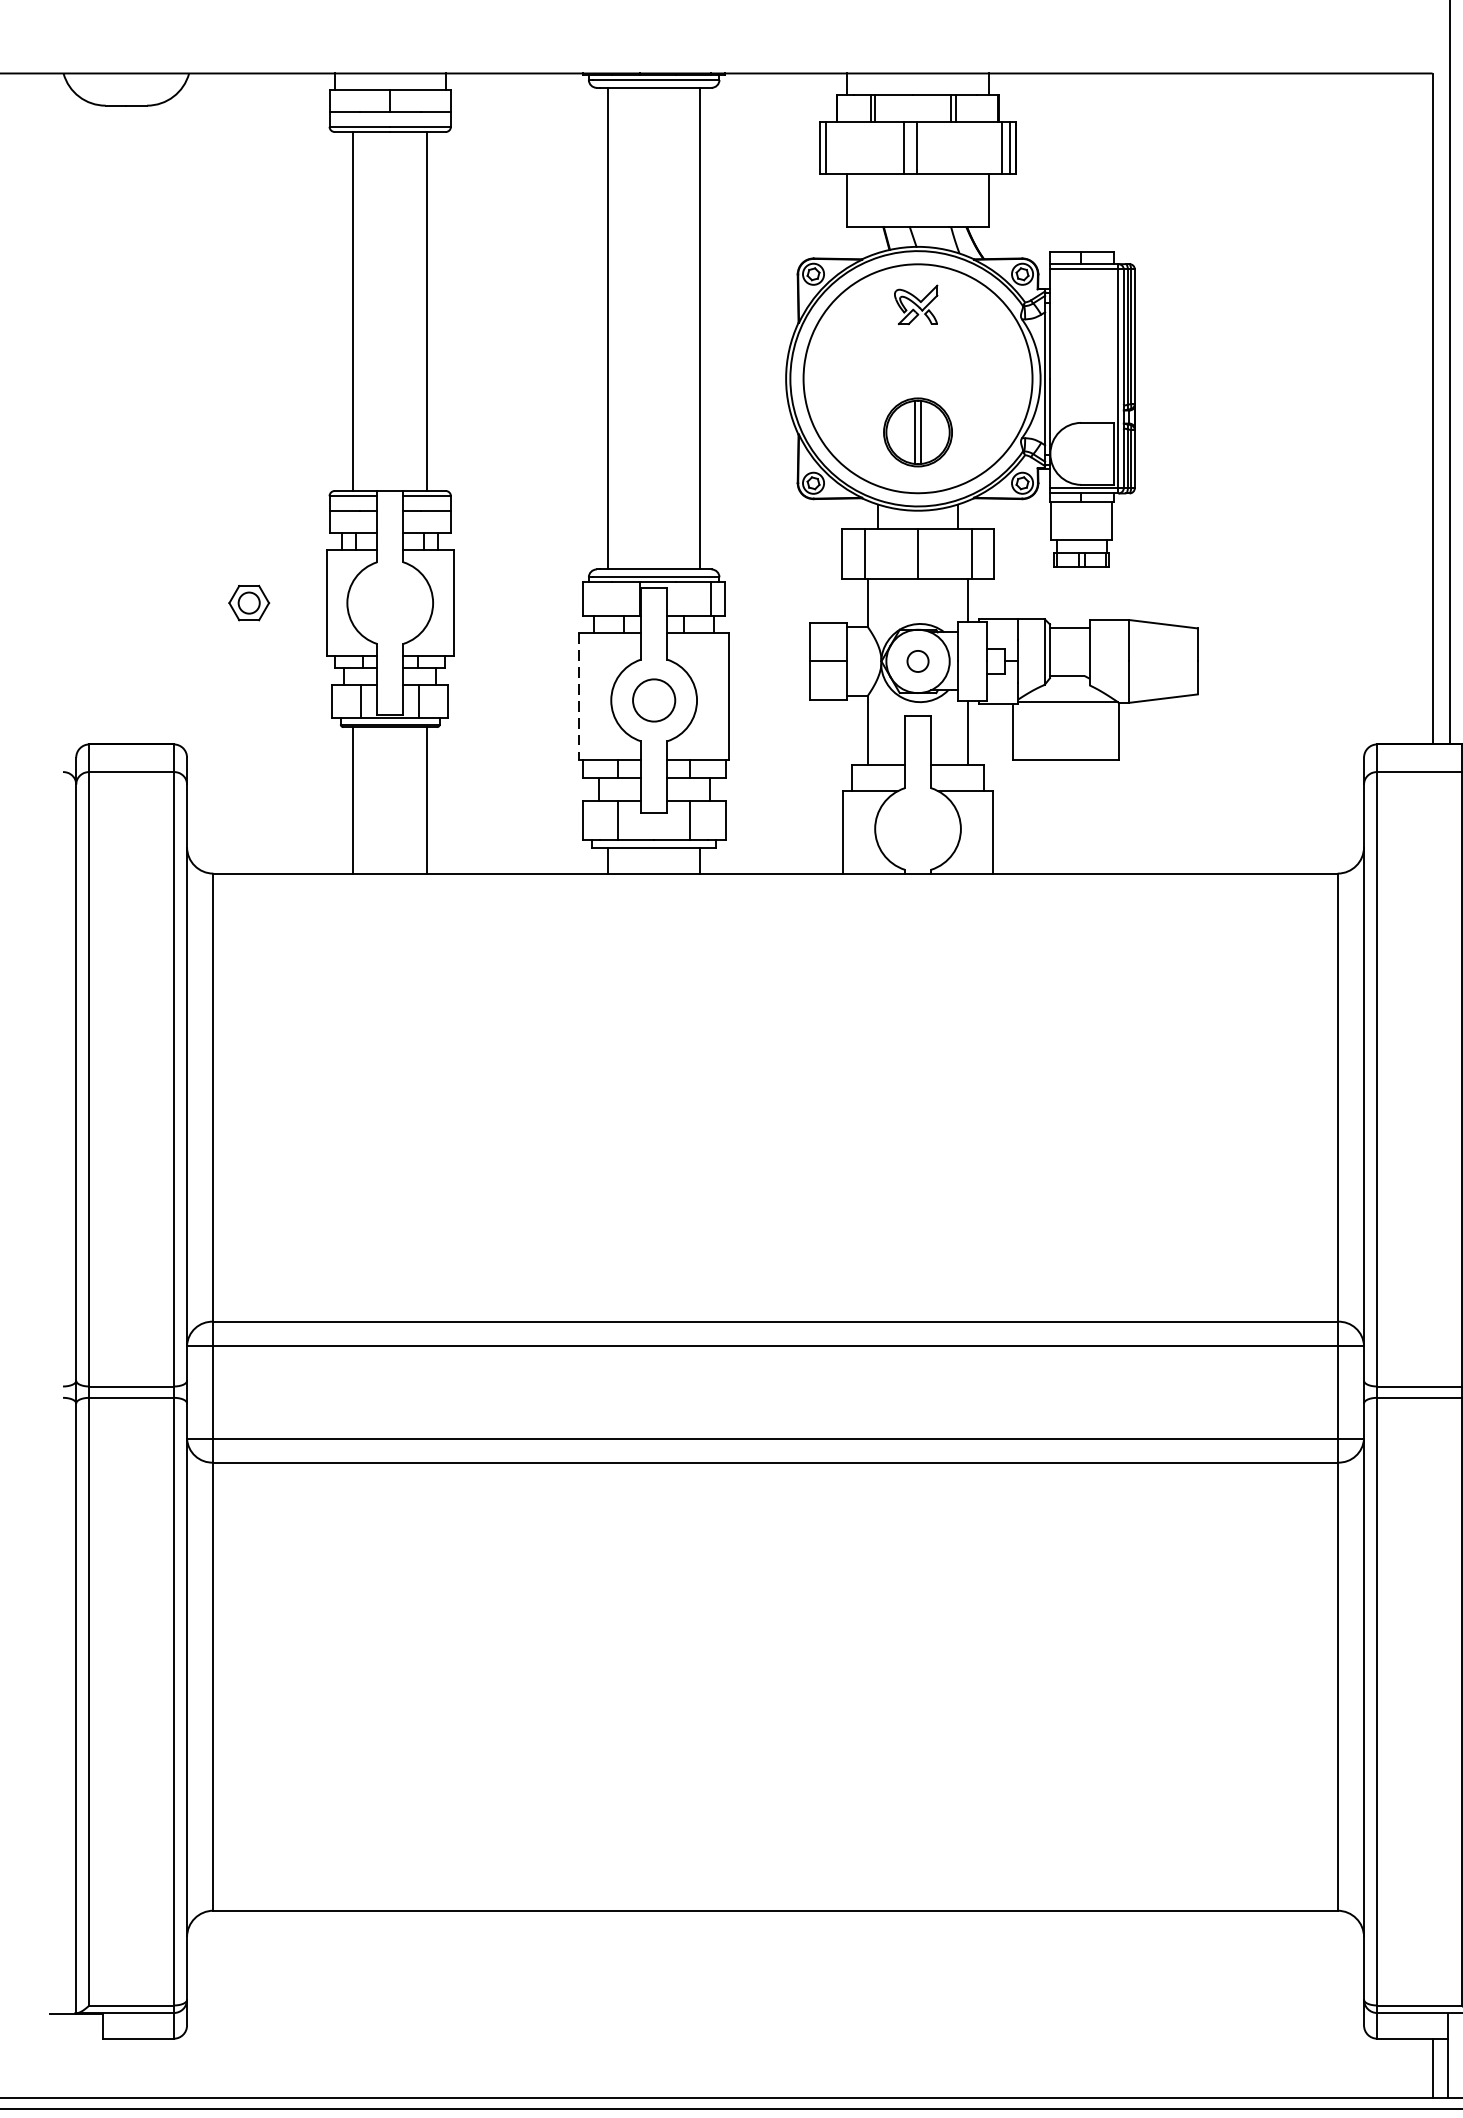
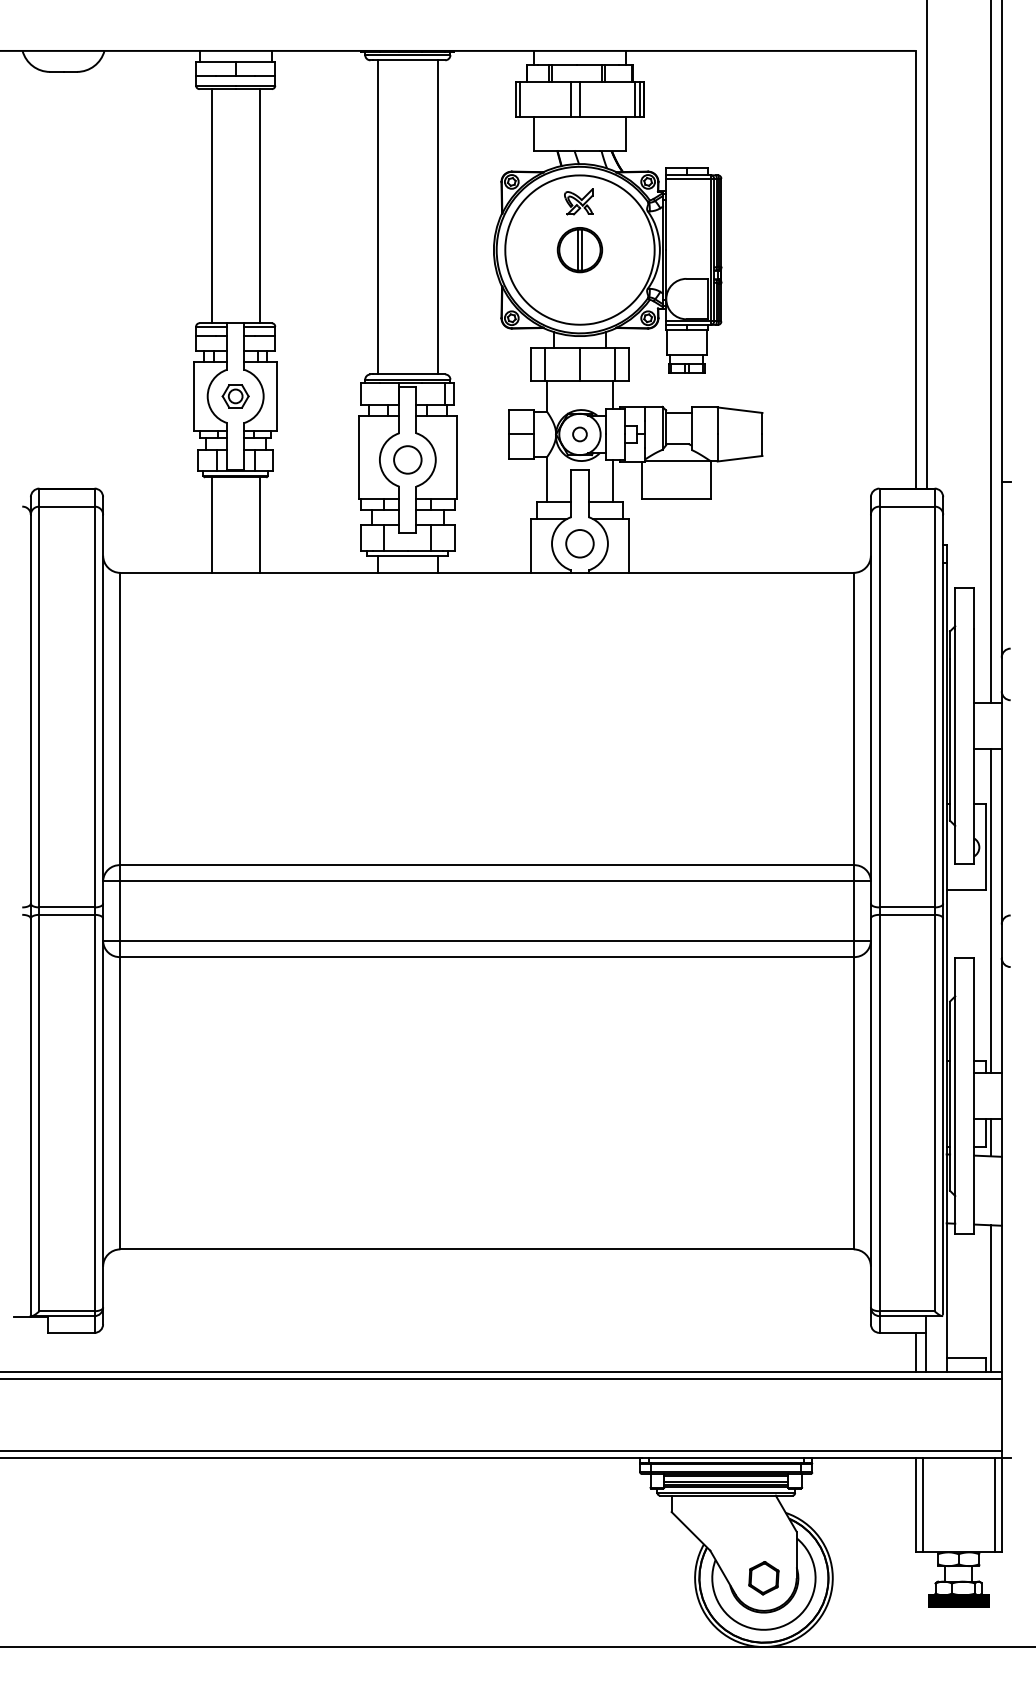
part: (917, 433) -> (579, 250), moved
part: (248, 603) -> (235, 396), moved
line: (578, 698) -> (358, 458), dashed -> solid
circle: (917, 828) -> (579, 543), added

